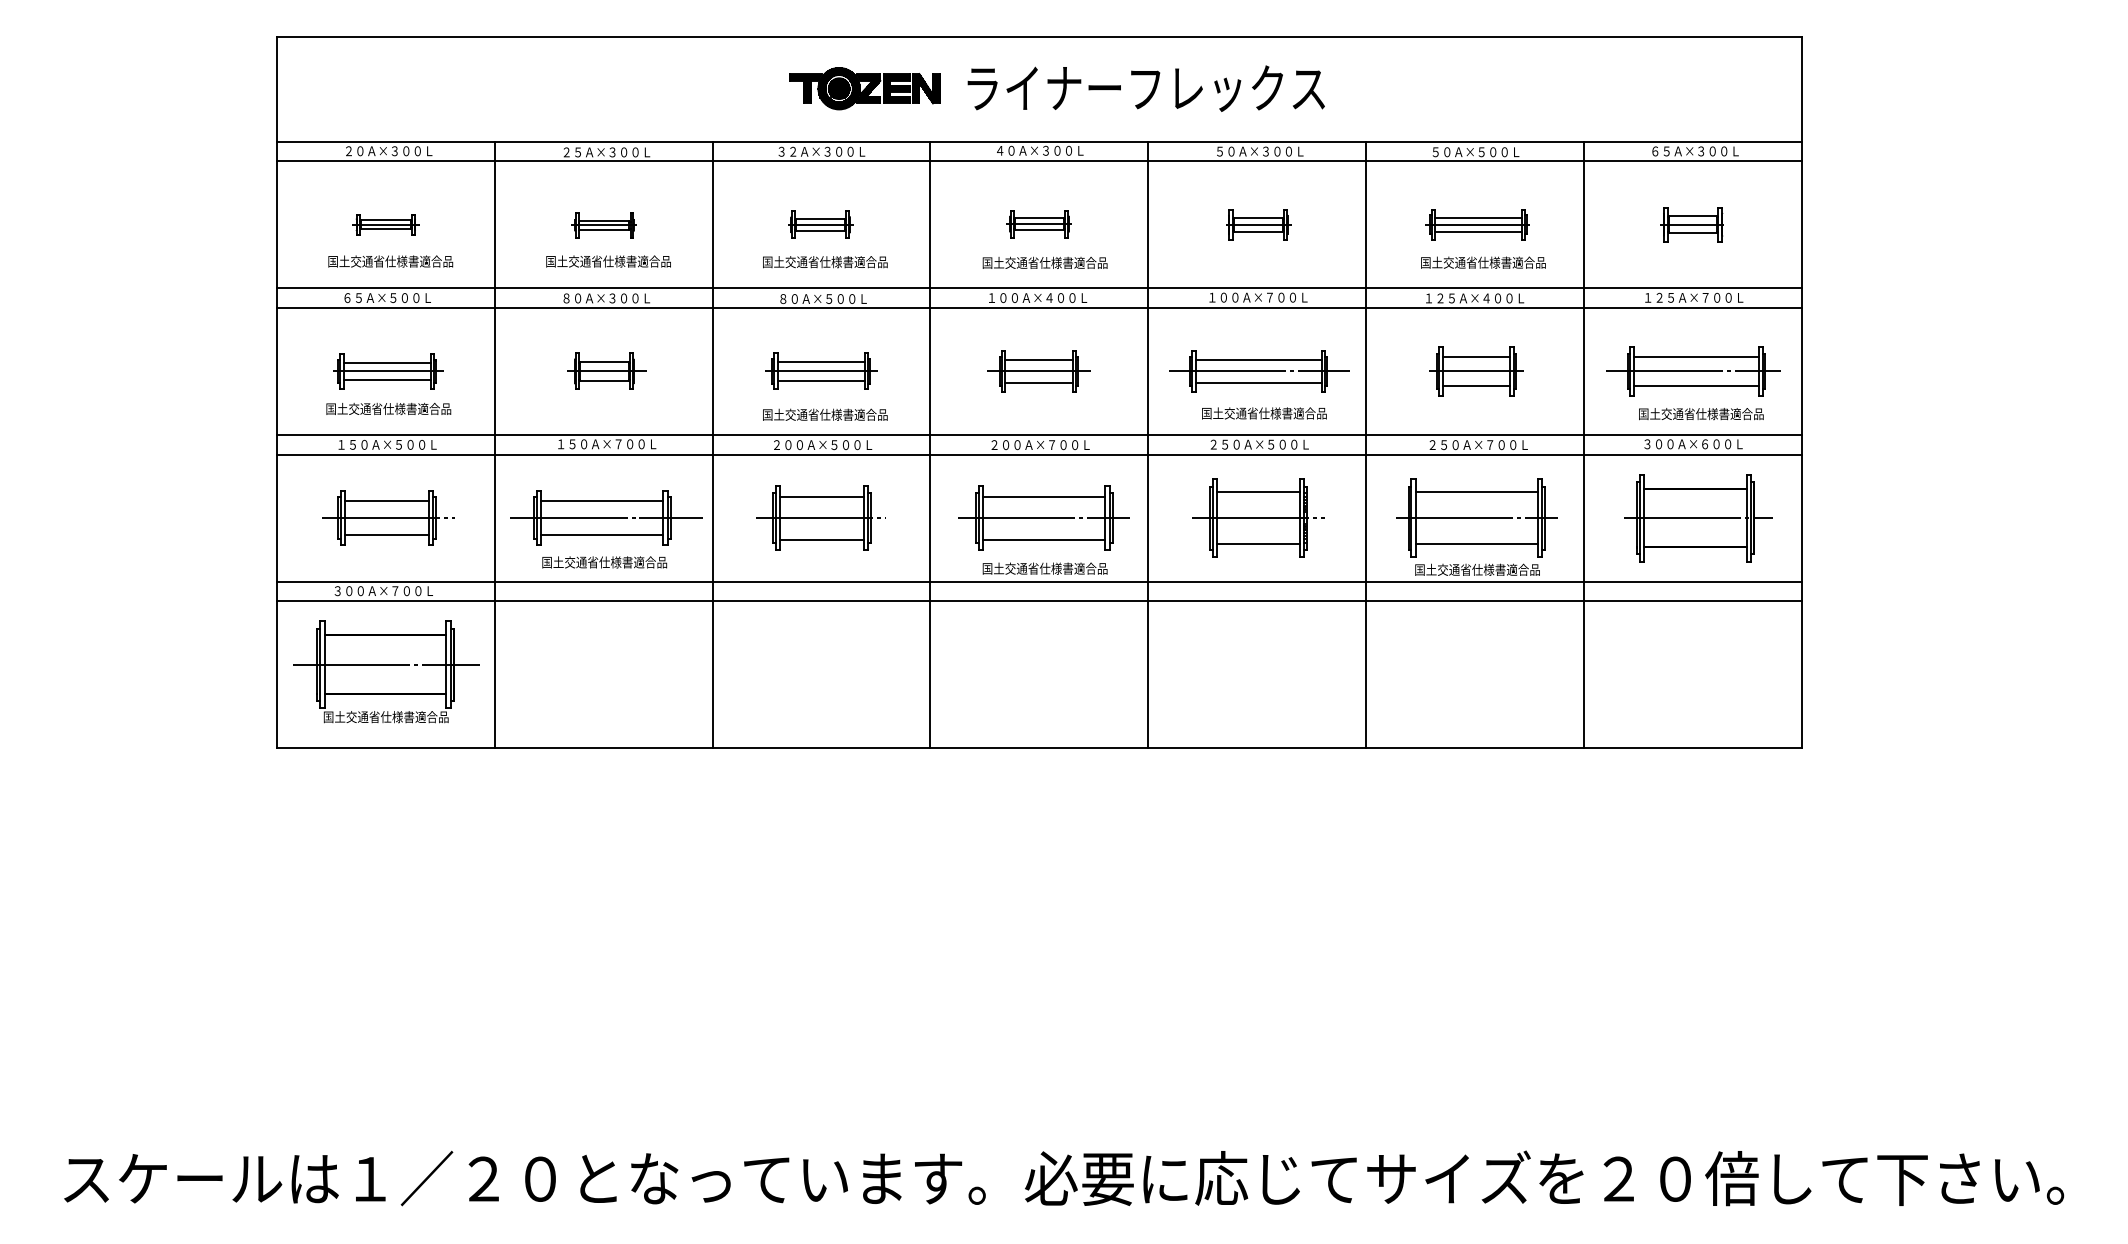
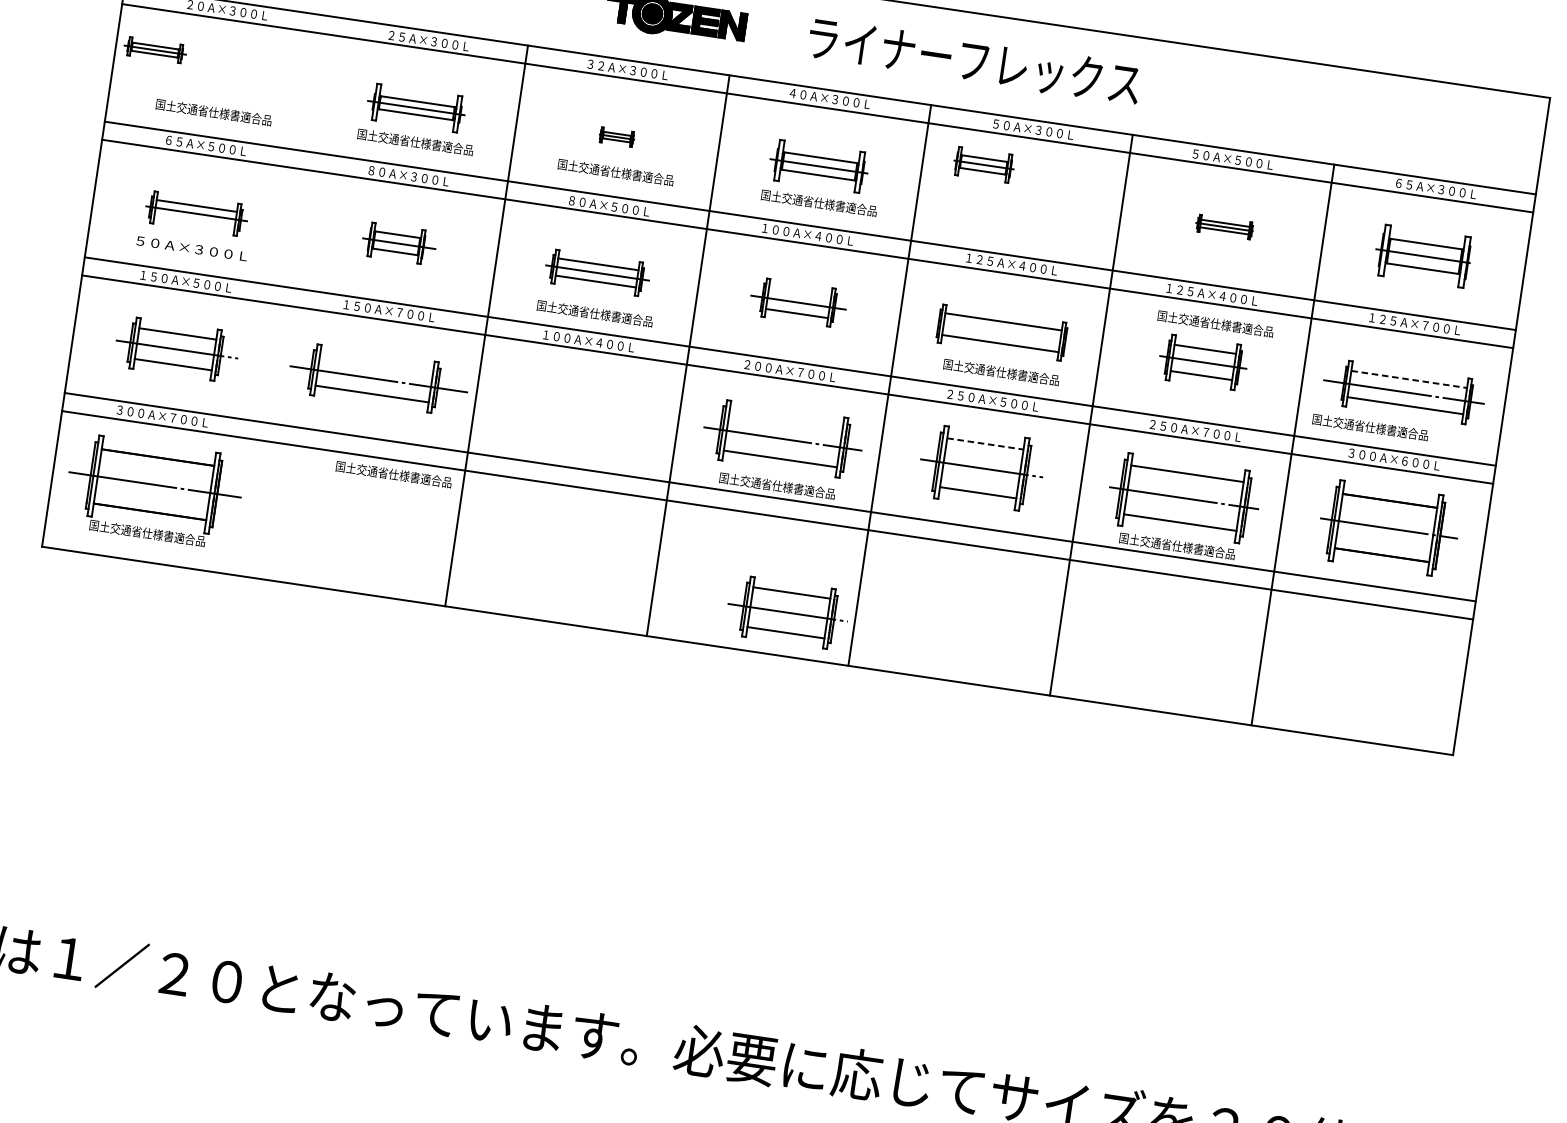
text: (1145, 88) -> (973, 61), moved
part: (385, 224) -> (154, 49), moved
part: (820, 224) -> (616, 136), size x0.6
part: (1038, 224) -> (818, 166), size x1.6
part: (1258, 224) -> (984, 164), moved
part: (1477, 224) -> (1224, 226), size x0.6
part: (1691, 224) -> (1422, 255), size x1.6
part: (603, 225) -> (415, 108), size x1.6
text: (1483, 262) -> (1215, 323), moved
text: (1246, 297) -> (1000, 262), １００Ａ×７００Ｌ -> １２５Ａ×４００Ｌ
line: (1696, 357) -> (1408, 379), solid -> dashed
line: (1038, 359) -> (799, 291), removed
line: (1258, 371) -> (1001, 332), removed
line: (386, 379) -> (193, 221), removed
text: (388, 408) -> (191, 248), 国土交通省仕様書適合品 -> ５０Ａ×３００Ｌ
text: (1701, 414) -> (1370, 427), moved
line: (494, 444) -> (284, 295), removed
text: (805, 445) -> (572, 339), ２００Ａ×５００Ｌ -> １００Ａ×４００Ｌ
line: (1259, 491) -> (986, 443), solid -> dashed
line: (1043, 496) -> (785, 419), removed
line: (601, 501) -> (376, 363), removed
part: (820, 517) -> (787, 612), moved
text: (604, 562) -> (393, 474), moved

